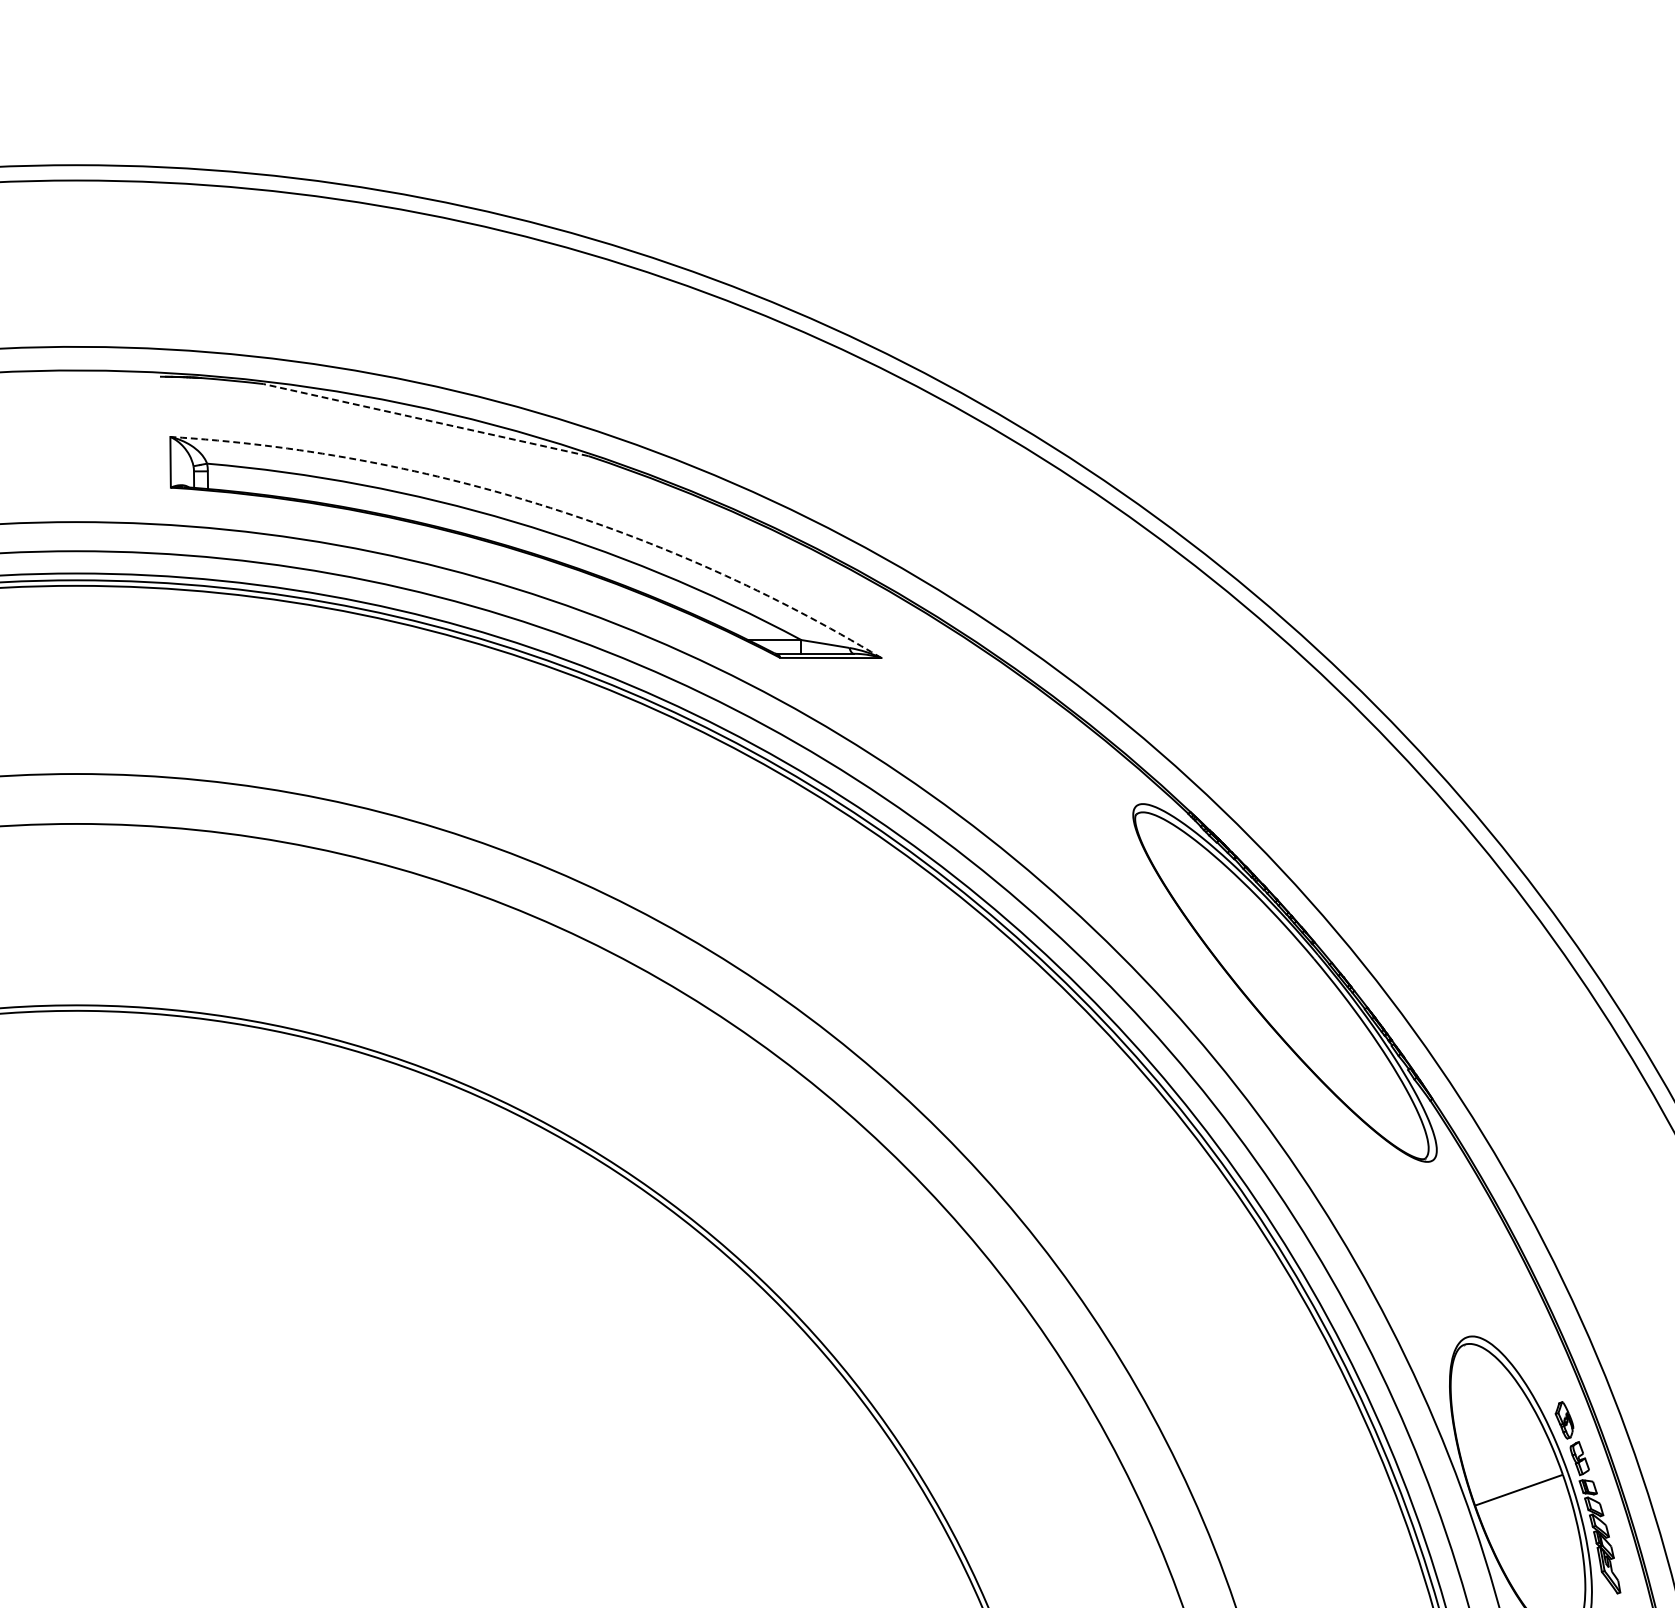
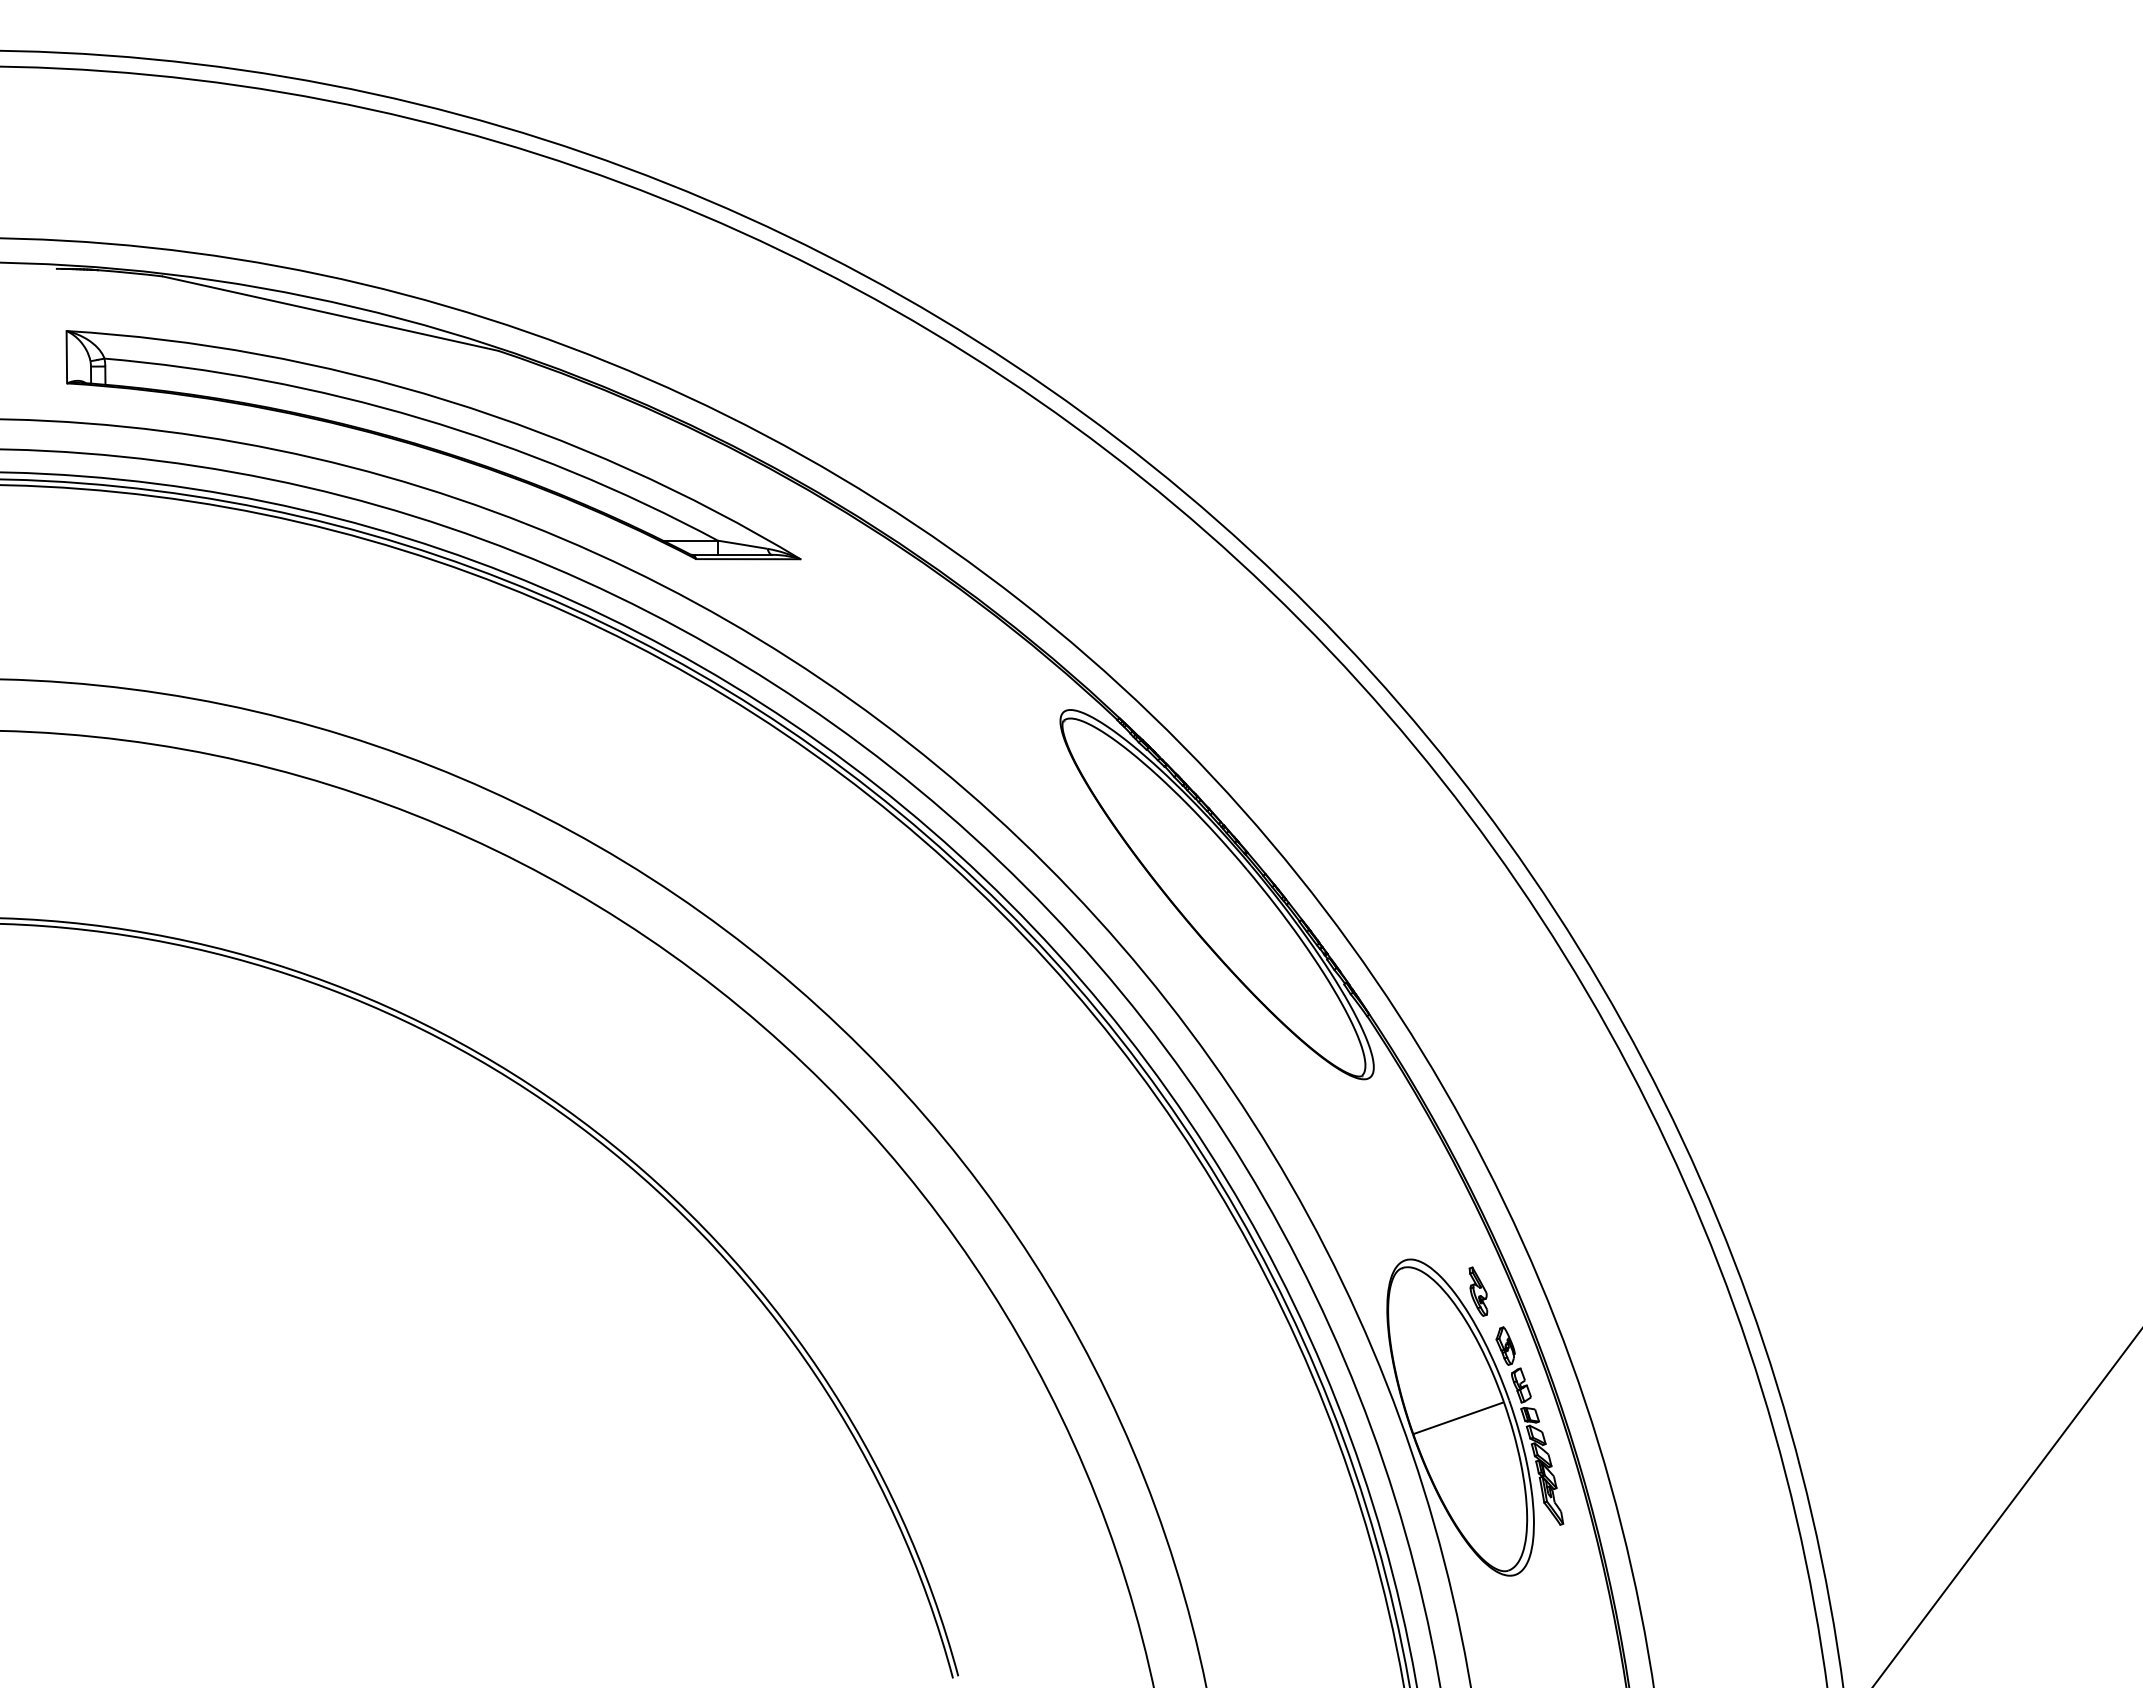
line: (426, 419) -> (330, 313), dashed -> solid
arc: (539, 504) -> (447, 400), dashed -> solid
part: (1538, 1367) -> (1478, 1291), added

